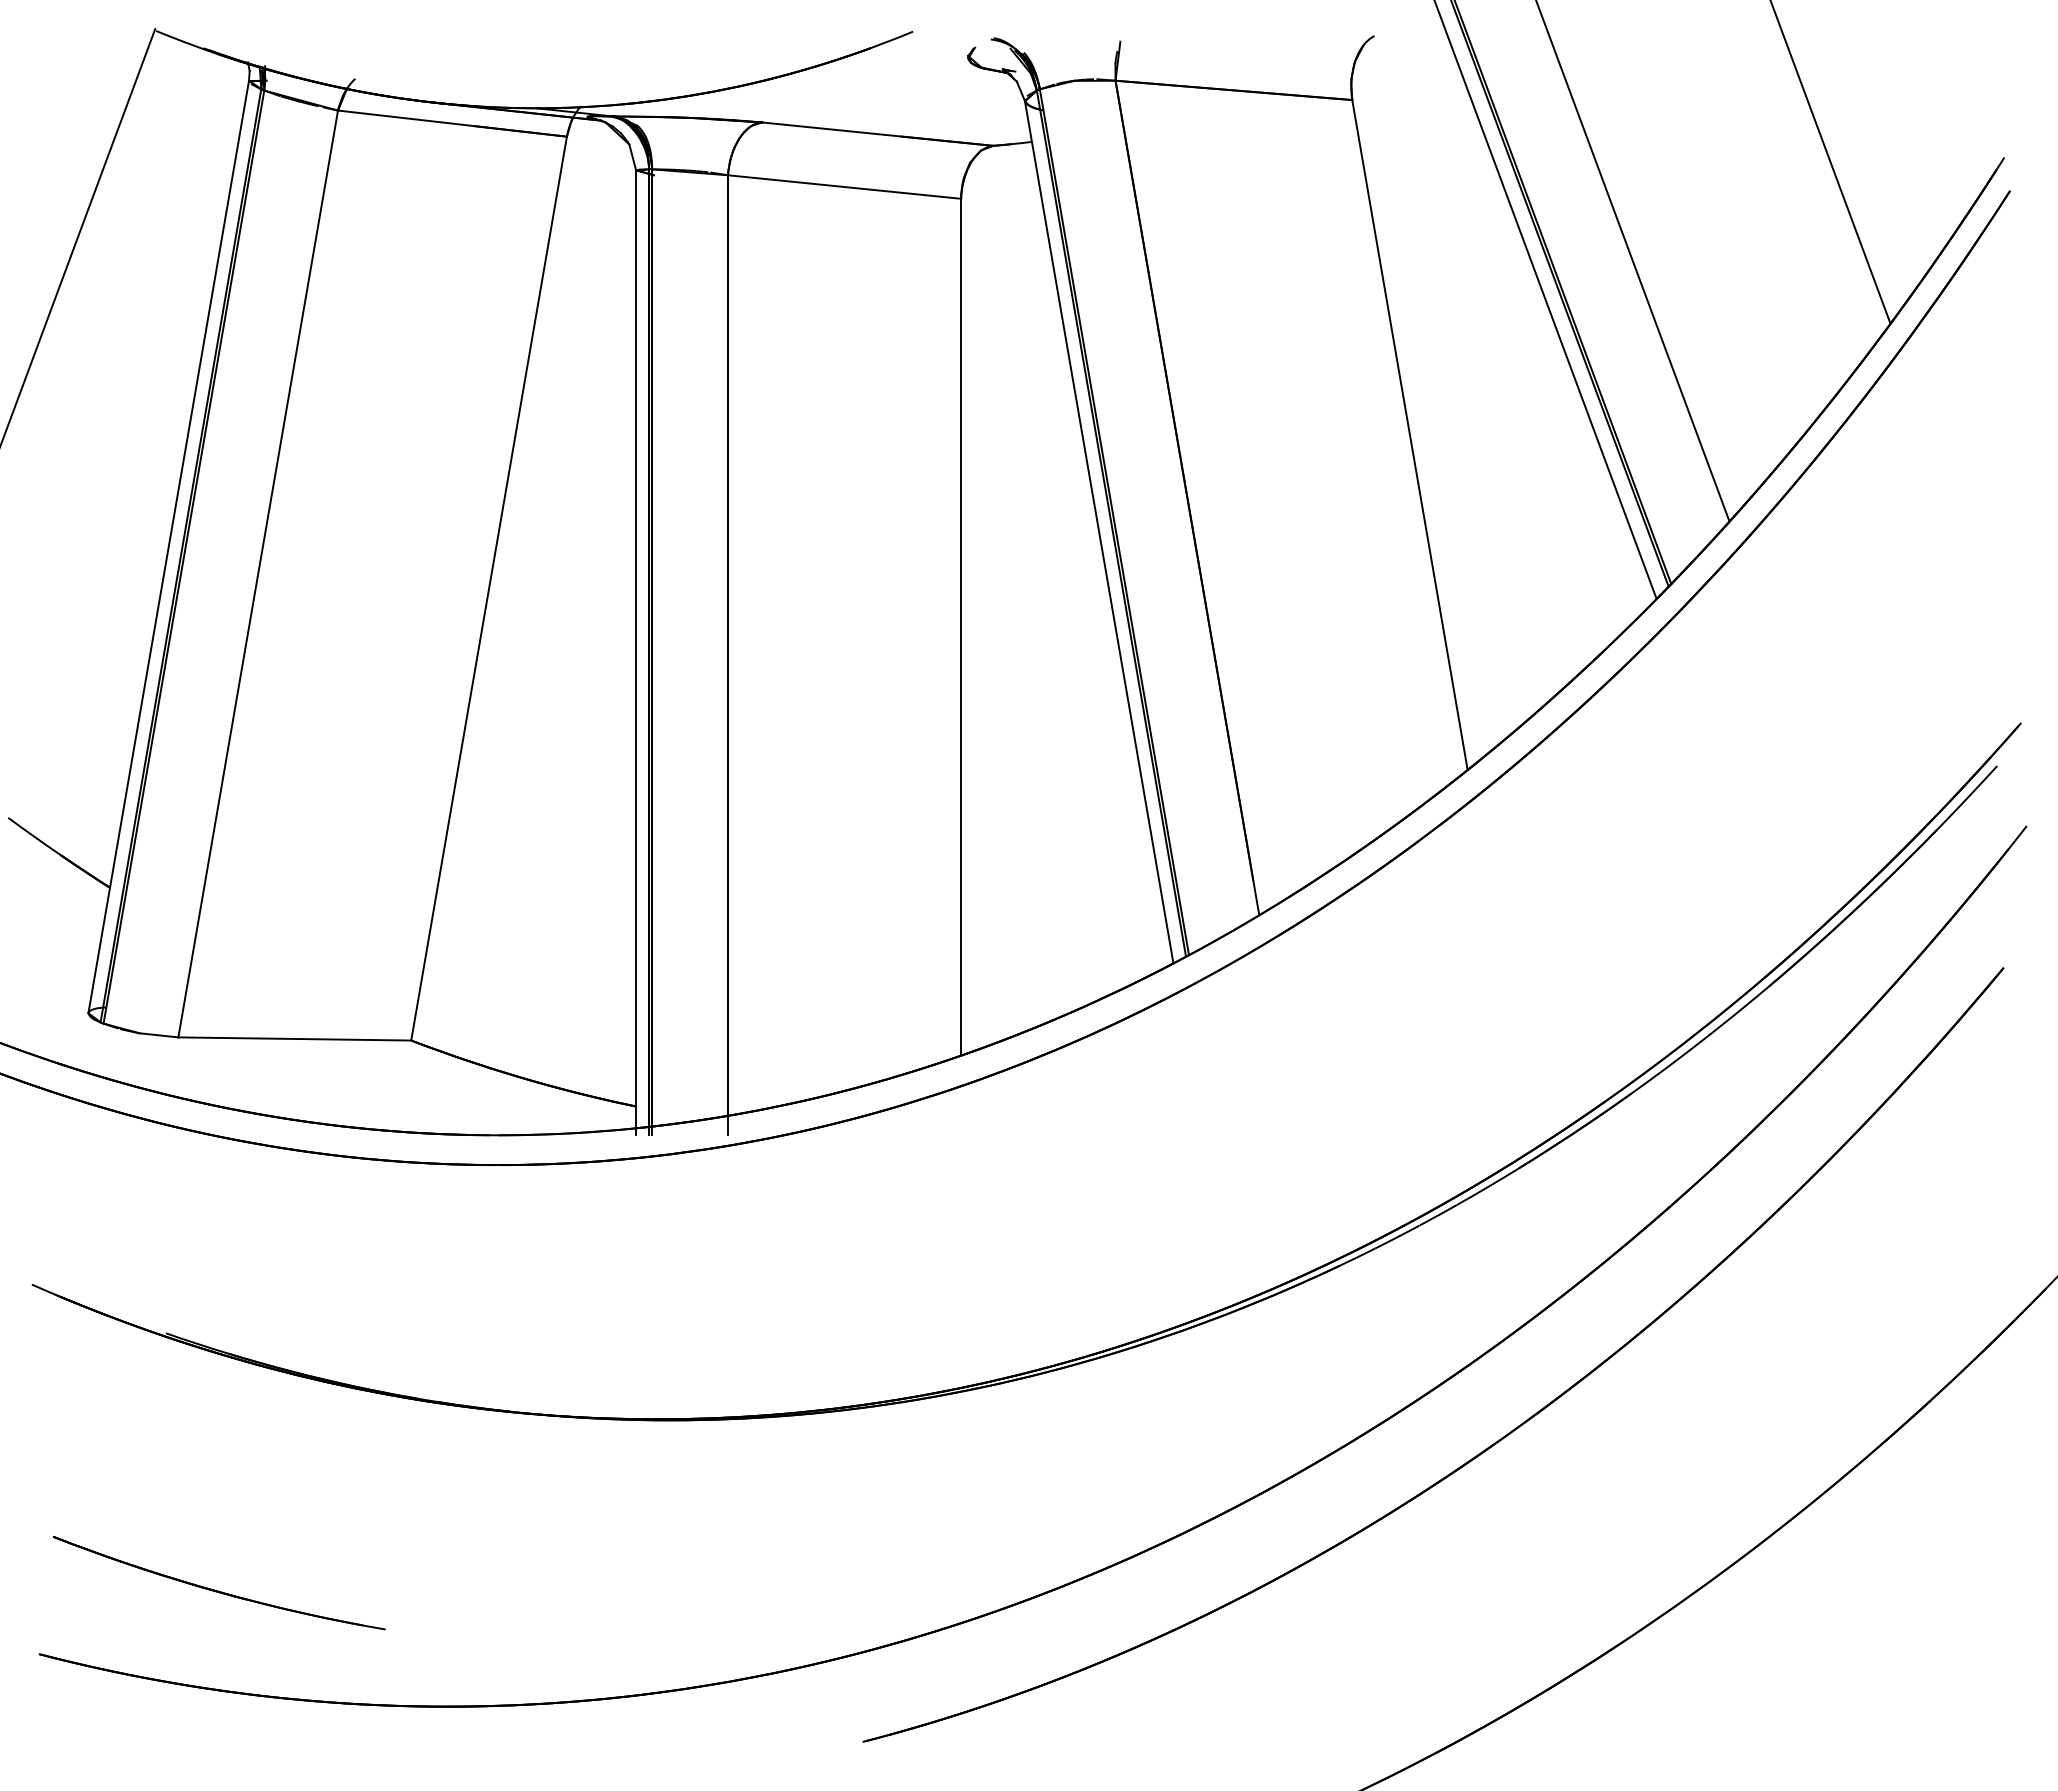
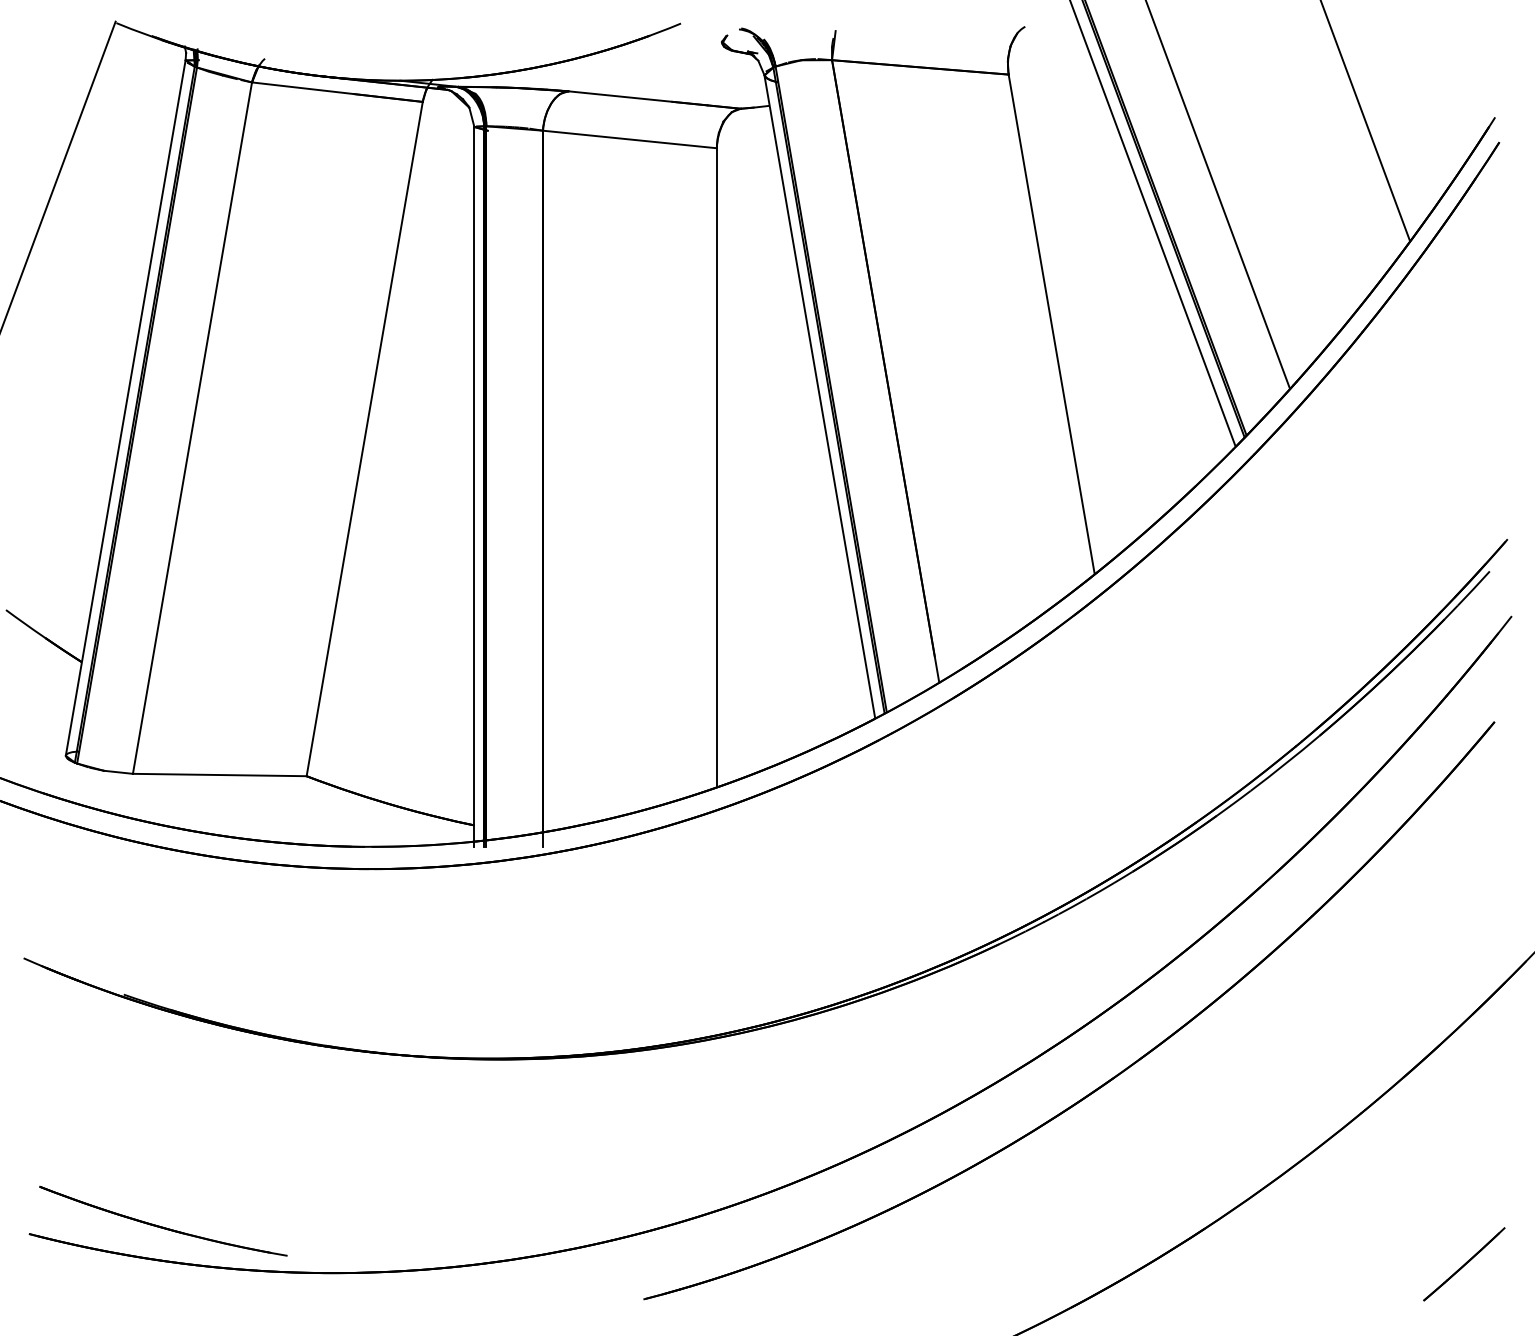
part: (218, 1590) -> (162, 1226), moved
line: (1963, 1694) -> (1464, 1264), added

